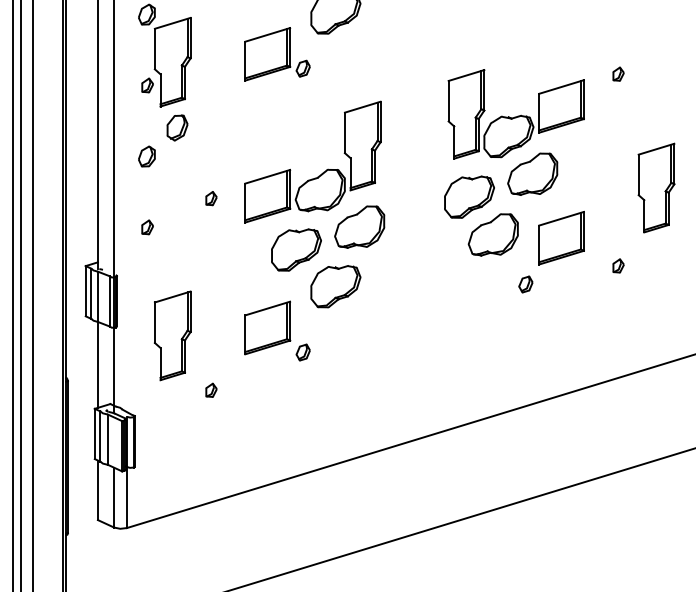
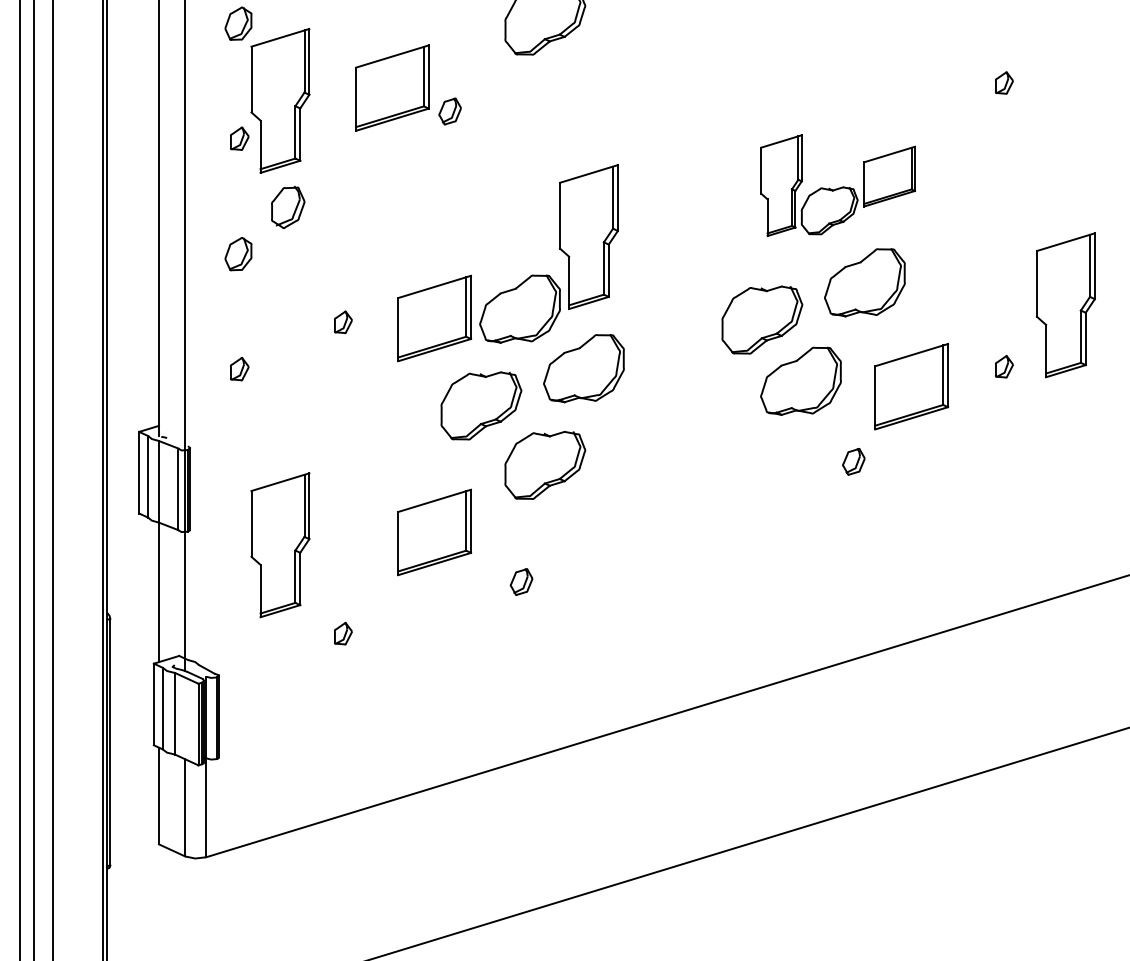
part: (277, 54) -> (408, 88), moved
part: (618, 73) -> (1004, 81), moved
part: (515, 114) -> (836, 185), size x0.7
part: (618, 265) -> (1004, 366), moved
part: (302, 352) -> (520, 581), moved

